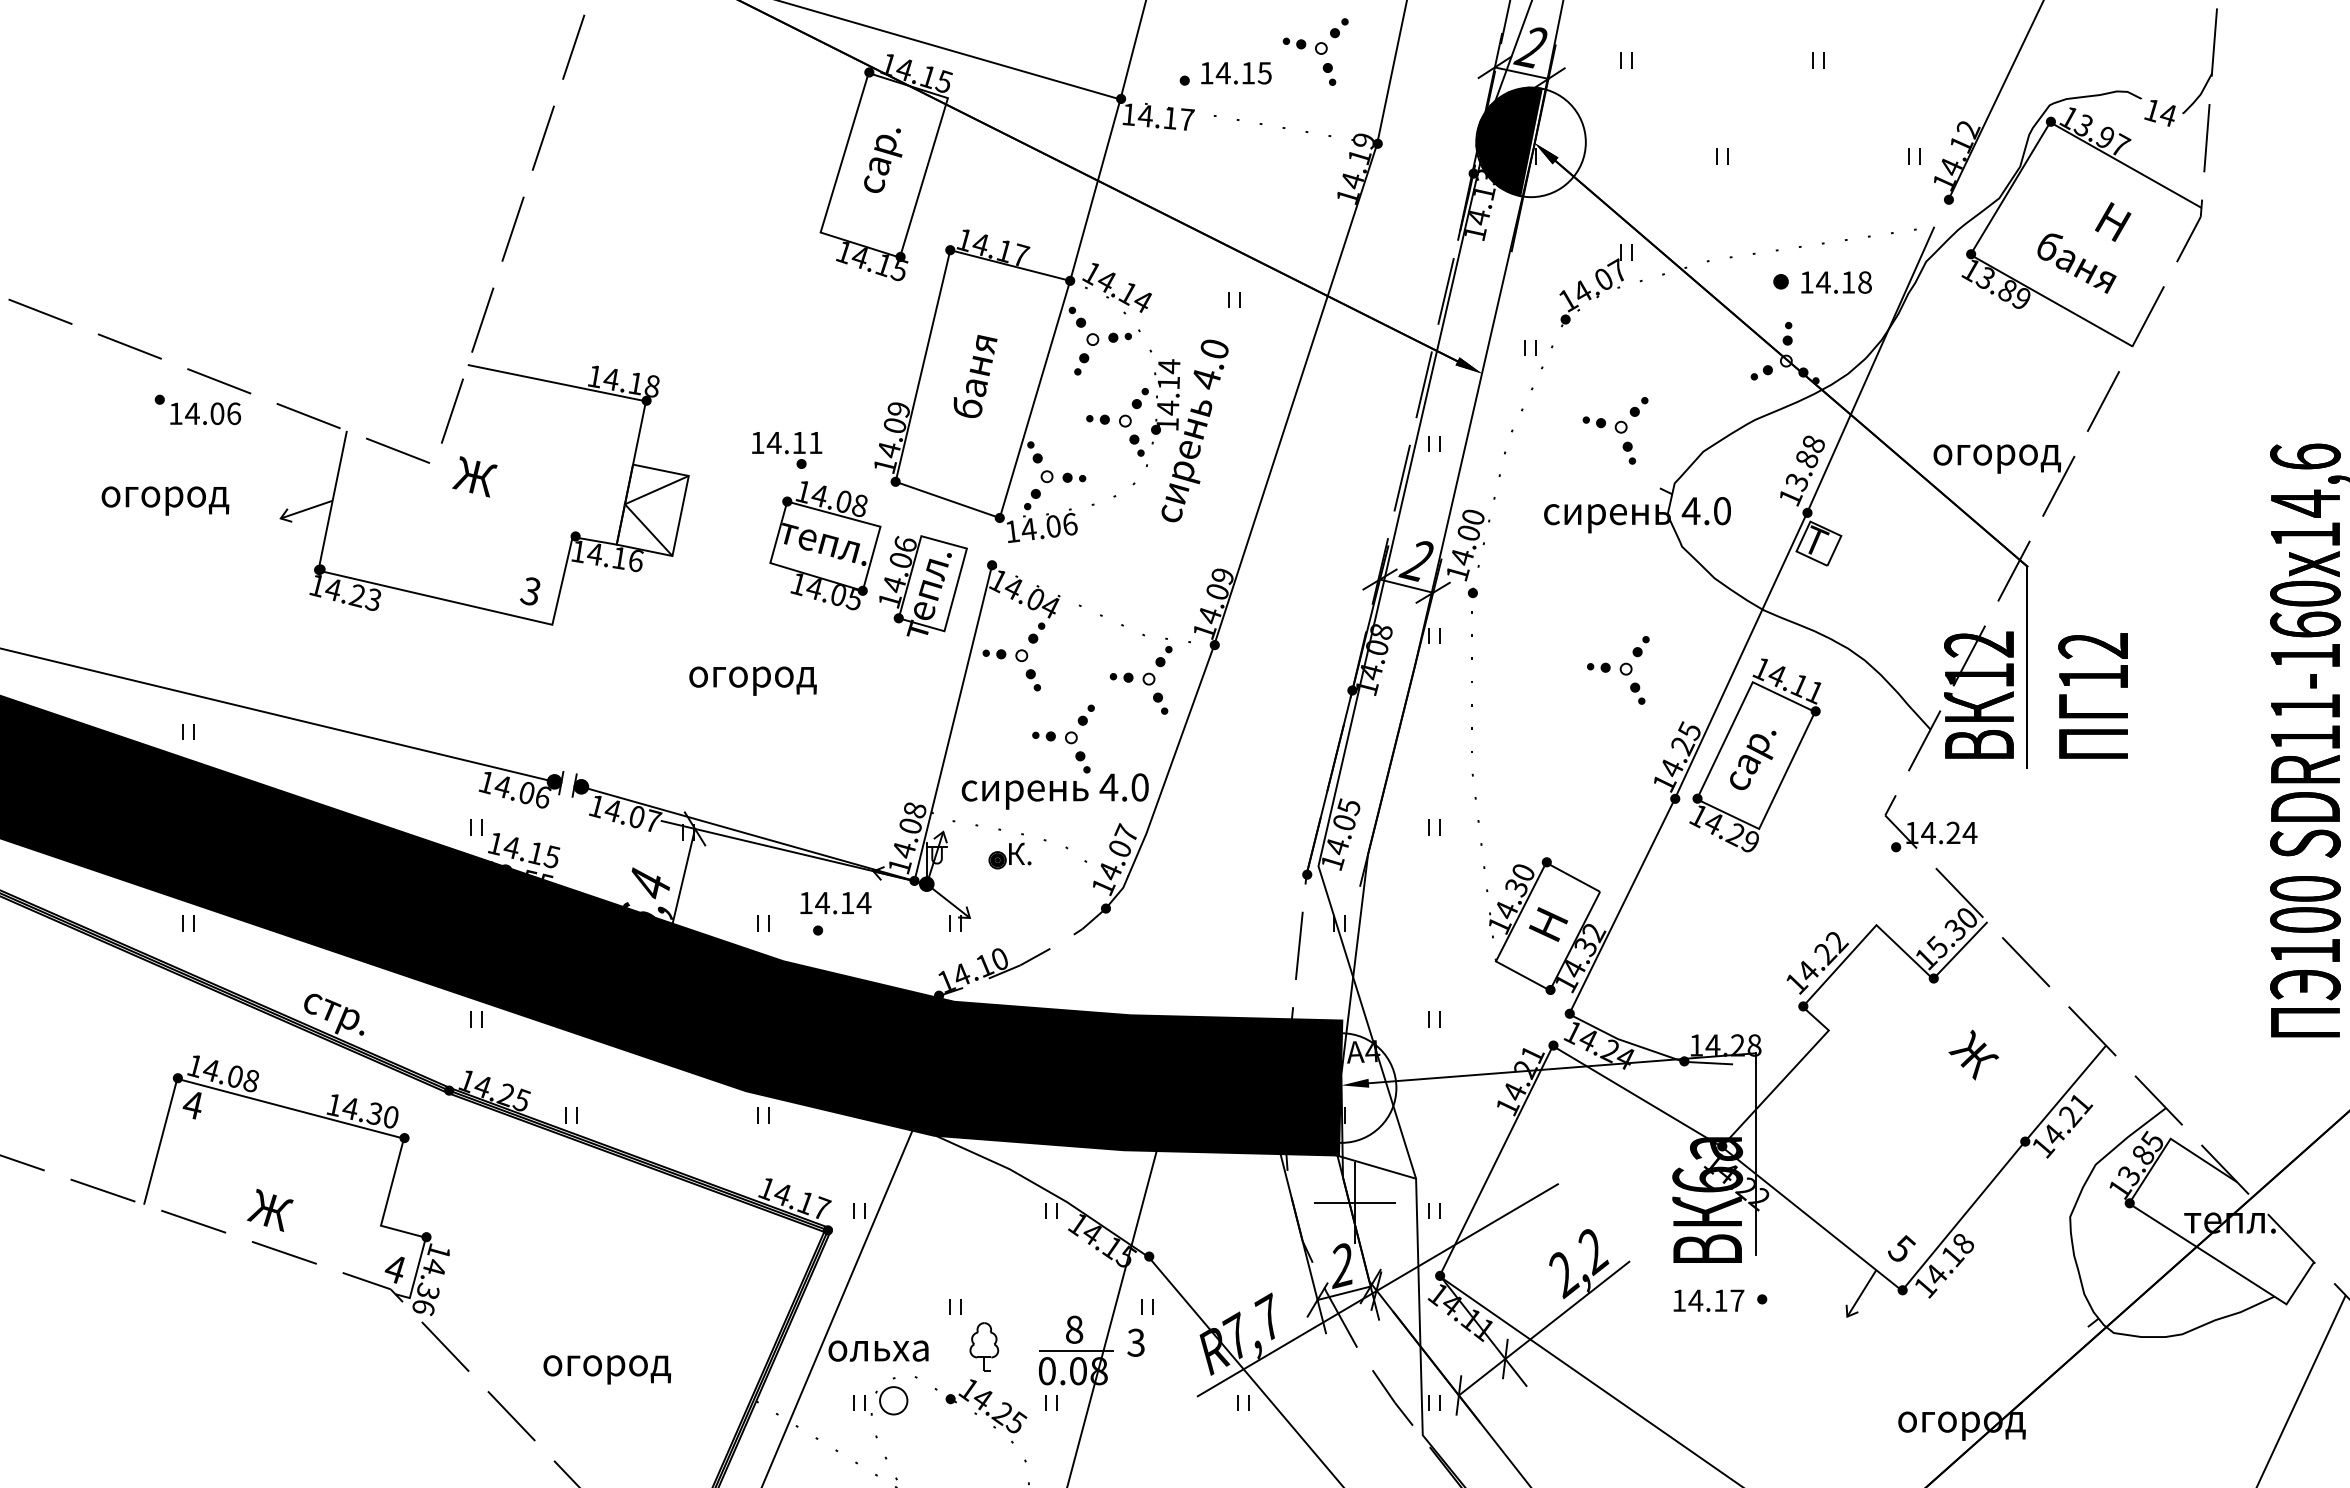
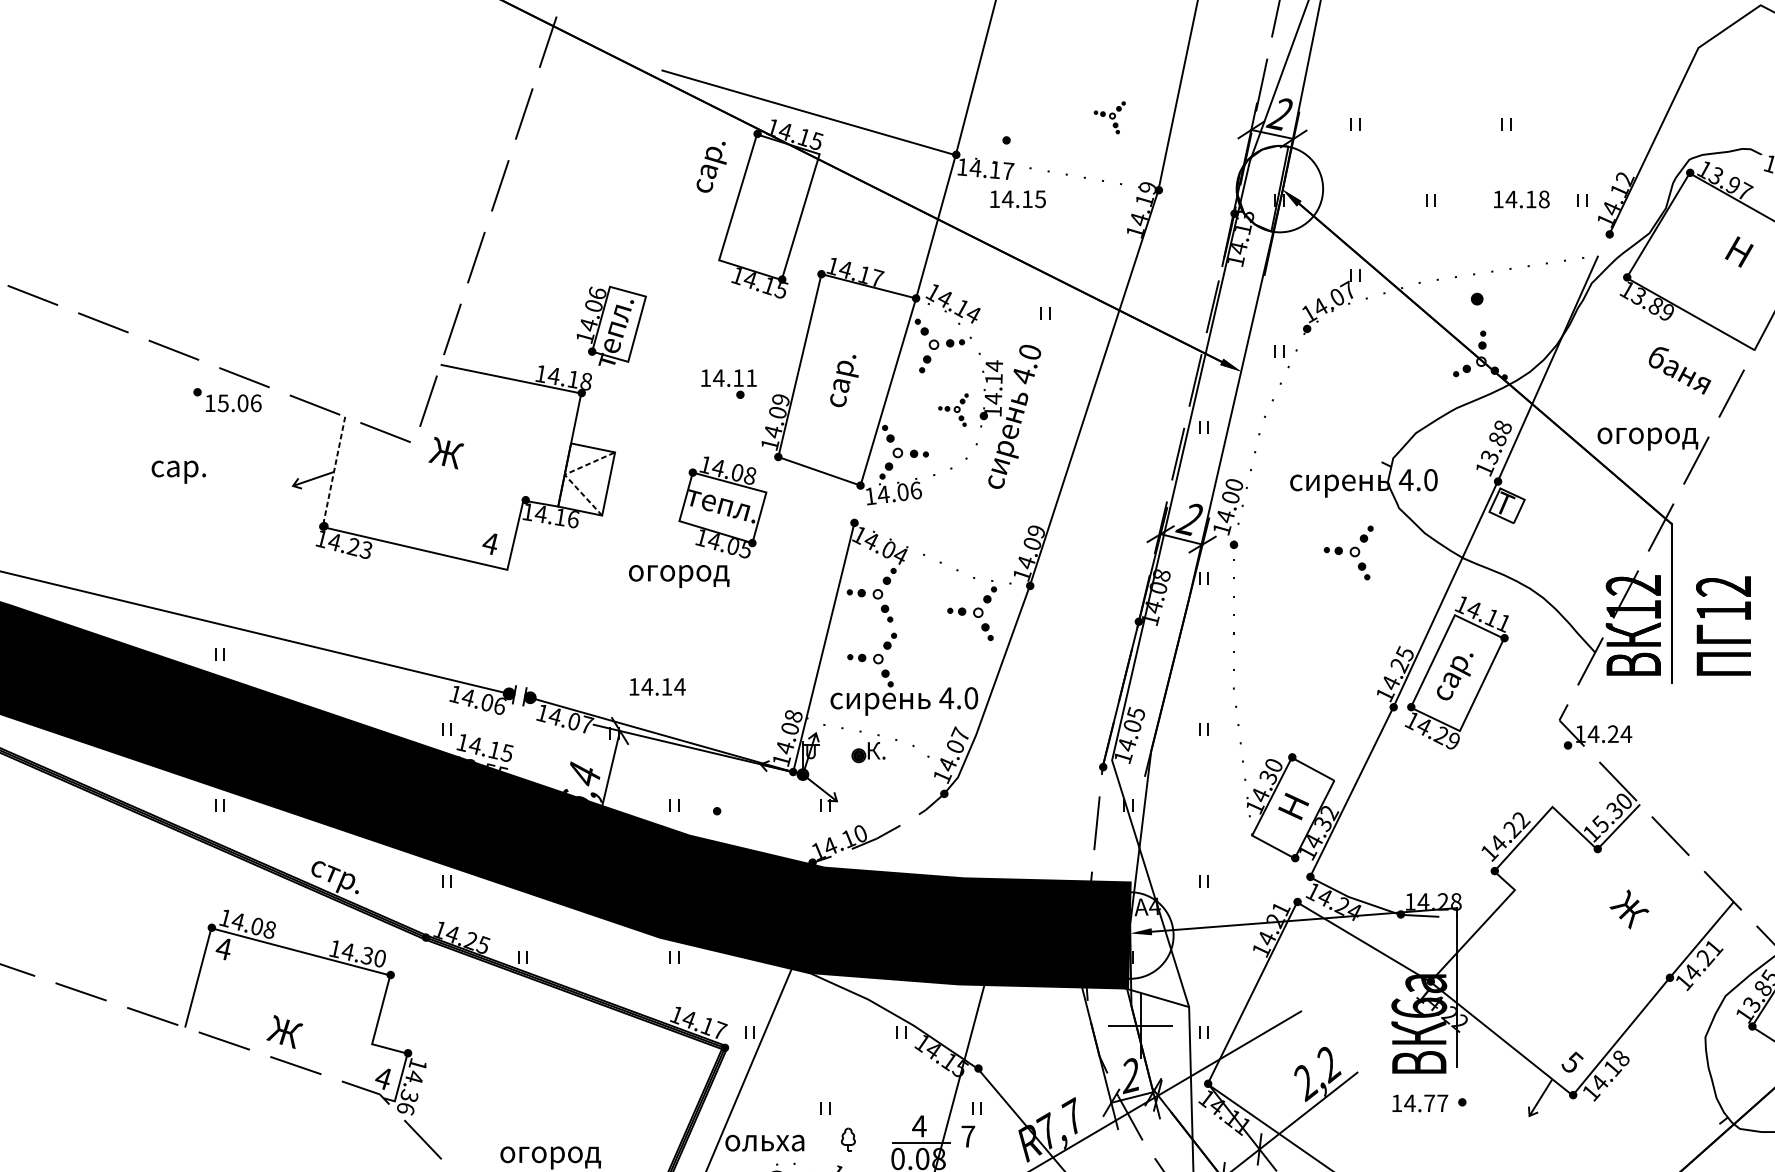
part: (1315, 51) -> (1109, 117), size x0.6
text: (1236, 73) -> (1018, 199), moved
fill: (1508, 141) -> (1262, 188), removed
text: (883, 160) -> (711, 167), moved
text: (2076, 263) -> (1679, 370), moved
text: (1836, 282) -> (1521, 199), moved
text: (975, 376) -> (841, 373), баня -> сар.
text: (192, 413) -> (223, 403), 14.06 -> 15.06
part: (1117, 422) -> (953, 410), size x0.6
part: (1615, 430) -> (1346, 416), removed
part: (787, 450) -> (729, 384), moved
text: (167, 500) -> (203, 471), огород -> сар.
line: (332, 501) -> (333, 472), solid -> dashed
line: (624, 504) -> (564, 474), solid -> dashed
part: (923, 585) -> (611, 325), moved
text: (530, 591) -> (490, 543), 3 -> 4
part: (1618, 670) -> (1348, 553), moved
text: (752, 680) -> (678, 575), moved
part: (1063, 738) -> (872, 659), moved
text: (835, 903) -> (657, 687), moved
text: (1720, 1300) -> (1429, 1103), 14.17 -> 14.77
text: (1074, 1329) -> (919, 1126), 8 -> 4
text: (1135, 1342) -> (967, 1136), 3 -> 7
part: (984, 1346) -> (848, 1139), size x0.6

